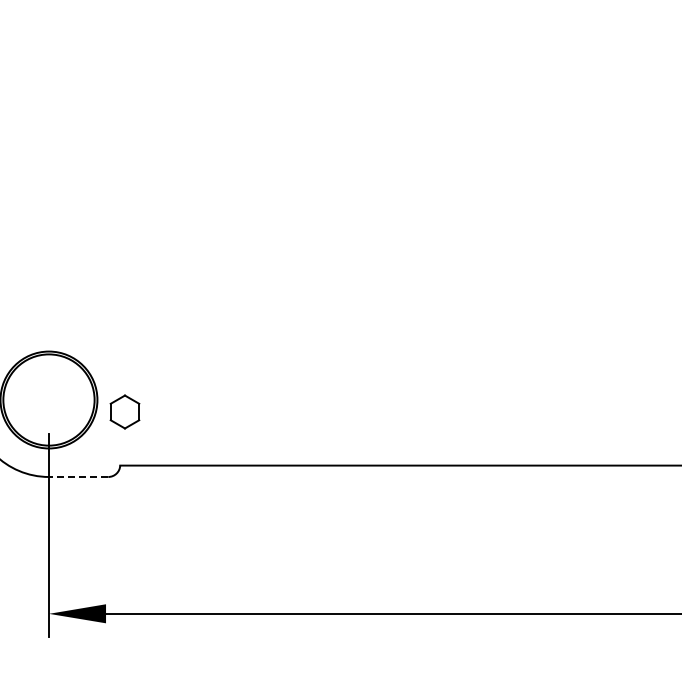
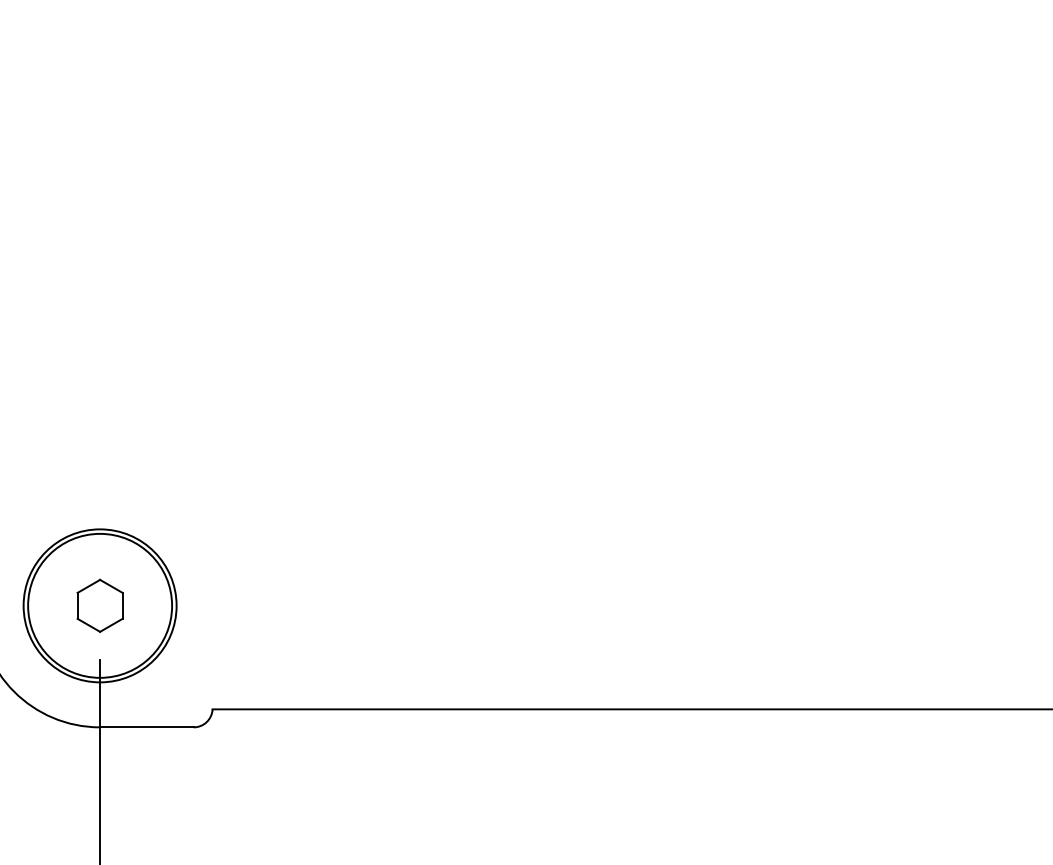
part: (124, 411) -> (99, 605), moved
line: (78, 477) -> (146, 728), dashed -> solid

